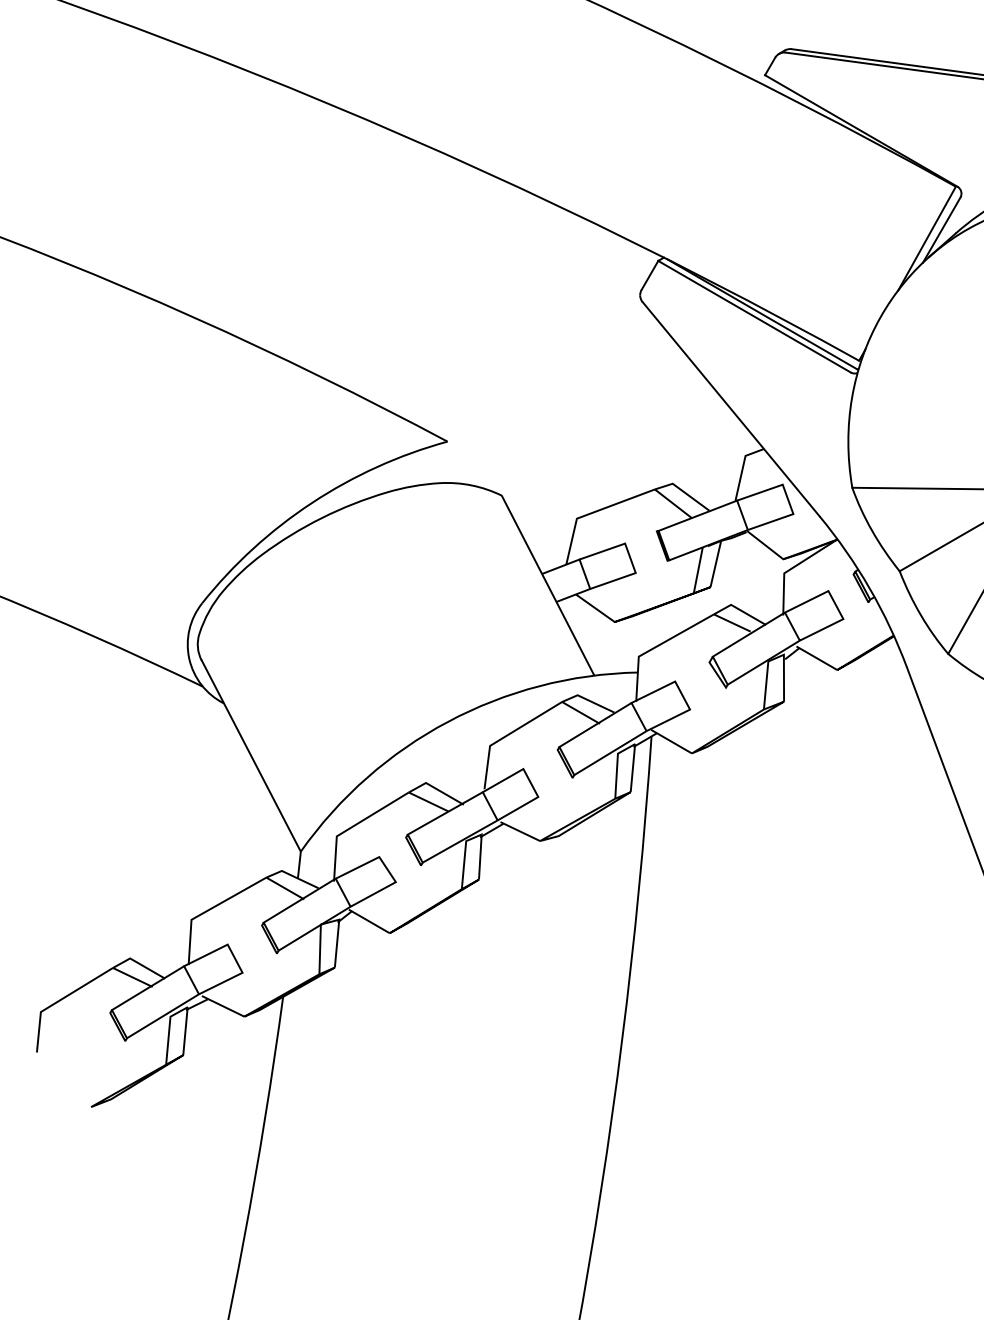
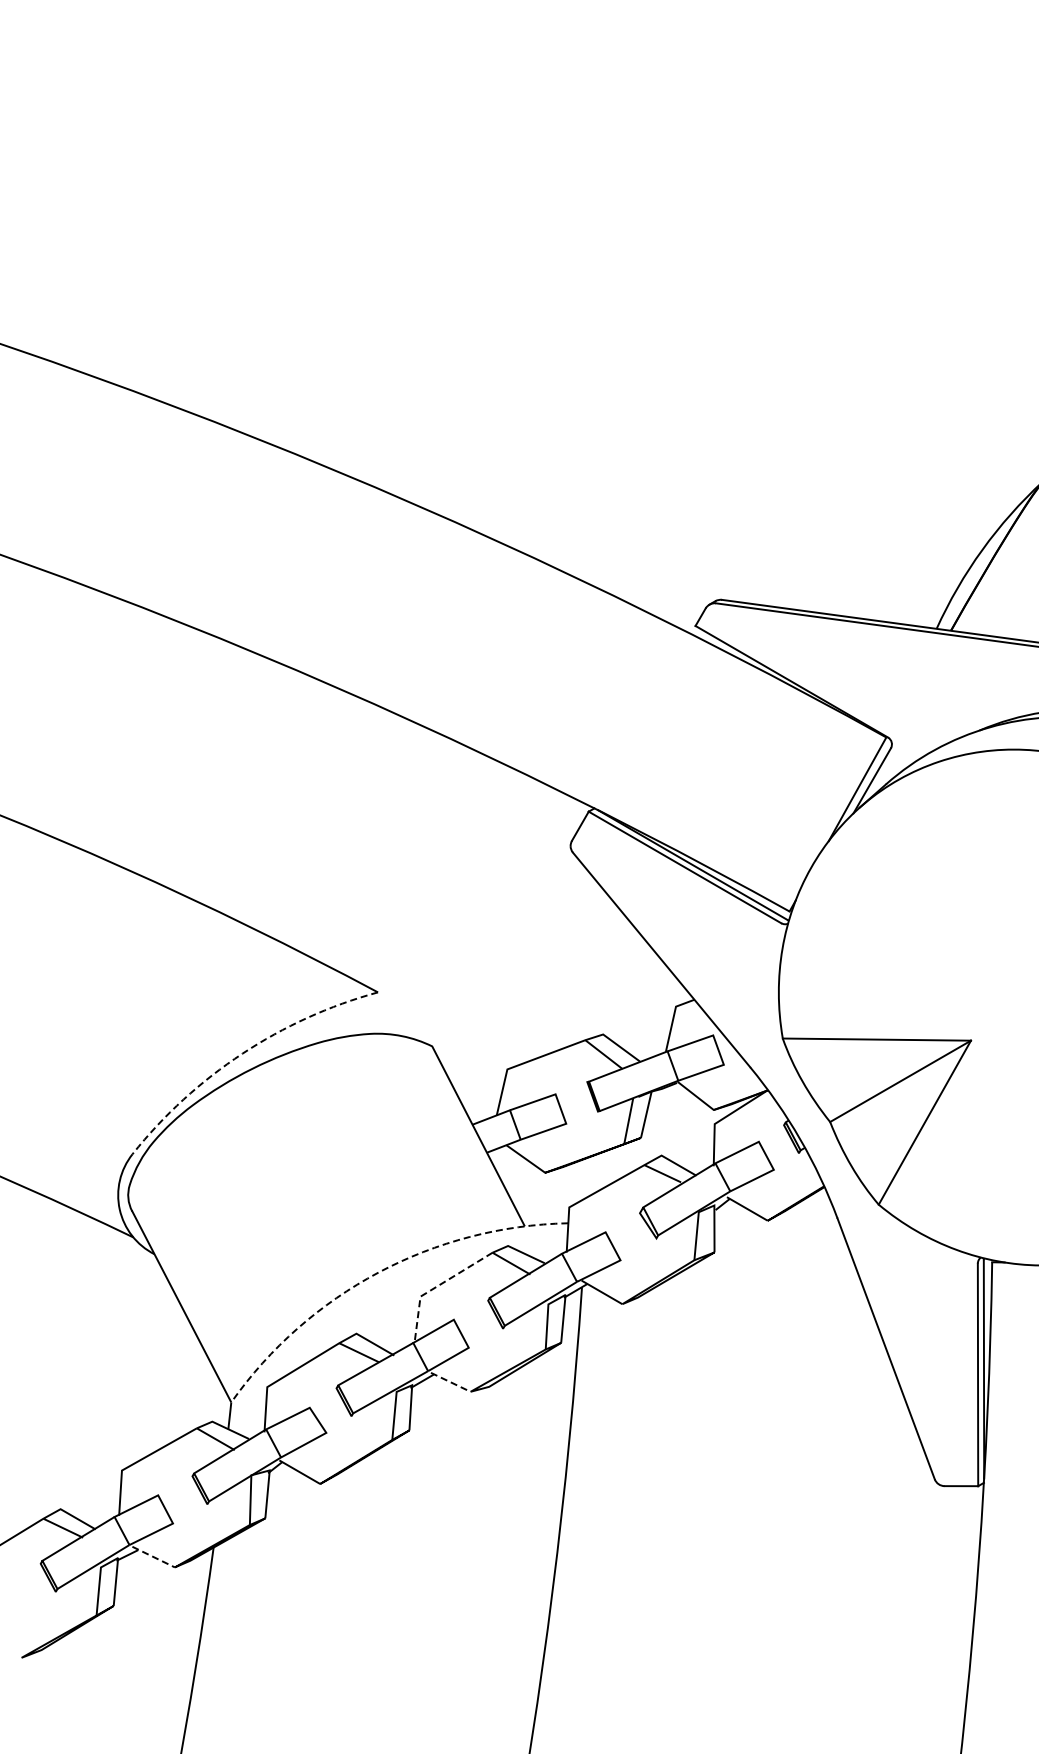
arc: (312, 502) -> (242, 1053), solid -> dashed
arc: (448, 721) -> (378, 1272), solid -> dashed
line: (507, 735) -> (437, 1286), solid -> dashed
line: (520, 831) -> (450, 1382), solid -> dashed
line: (223, 1006) -> (153, 1557), solid -> dashed

